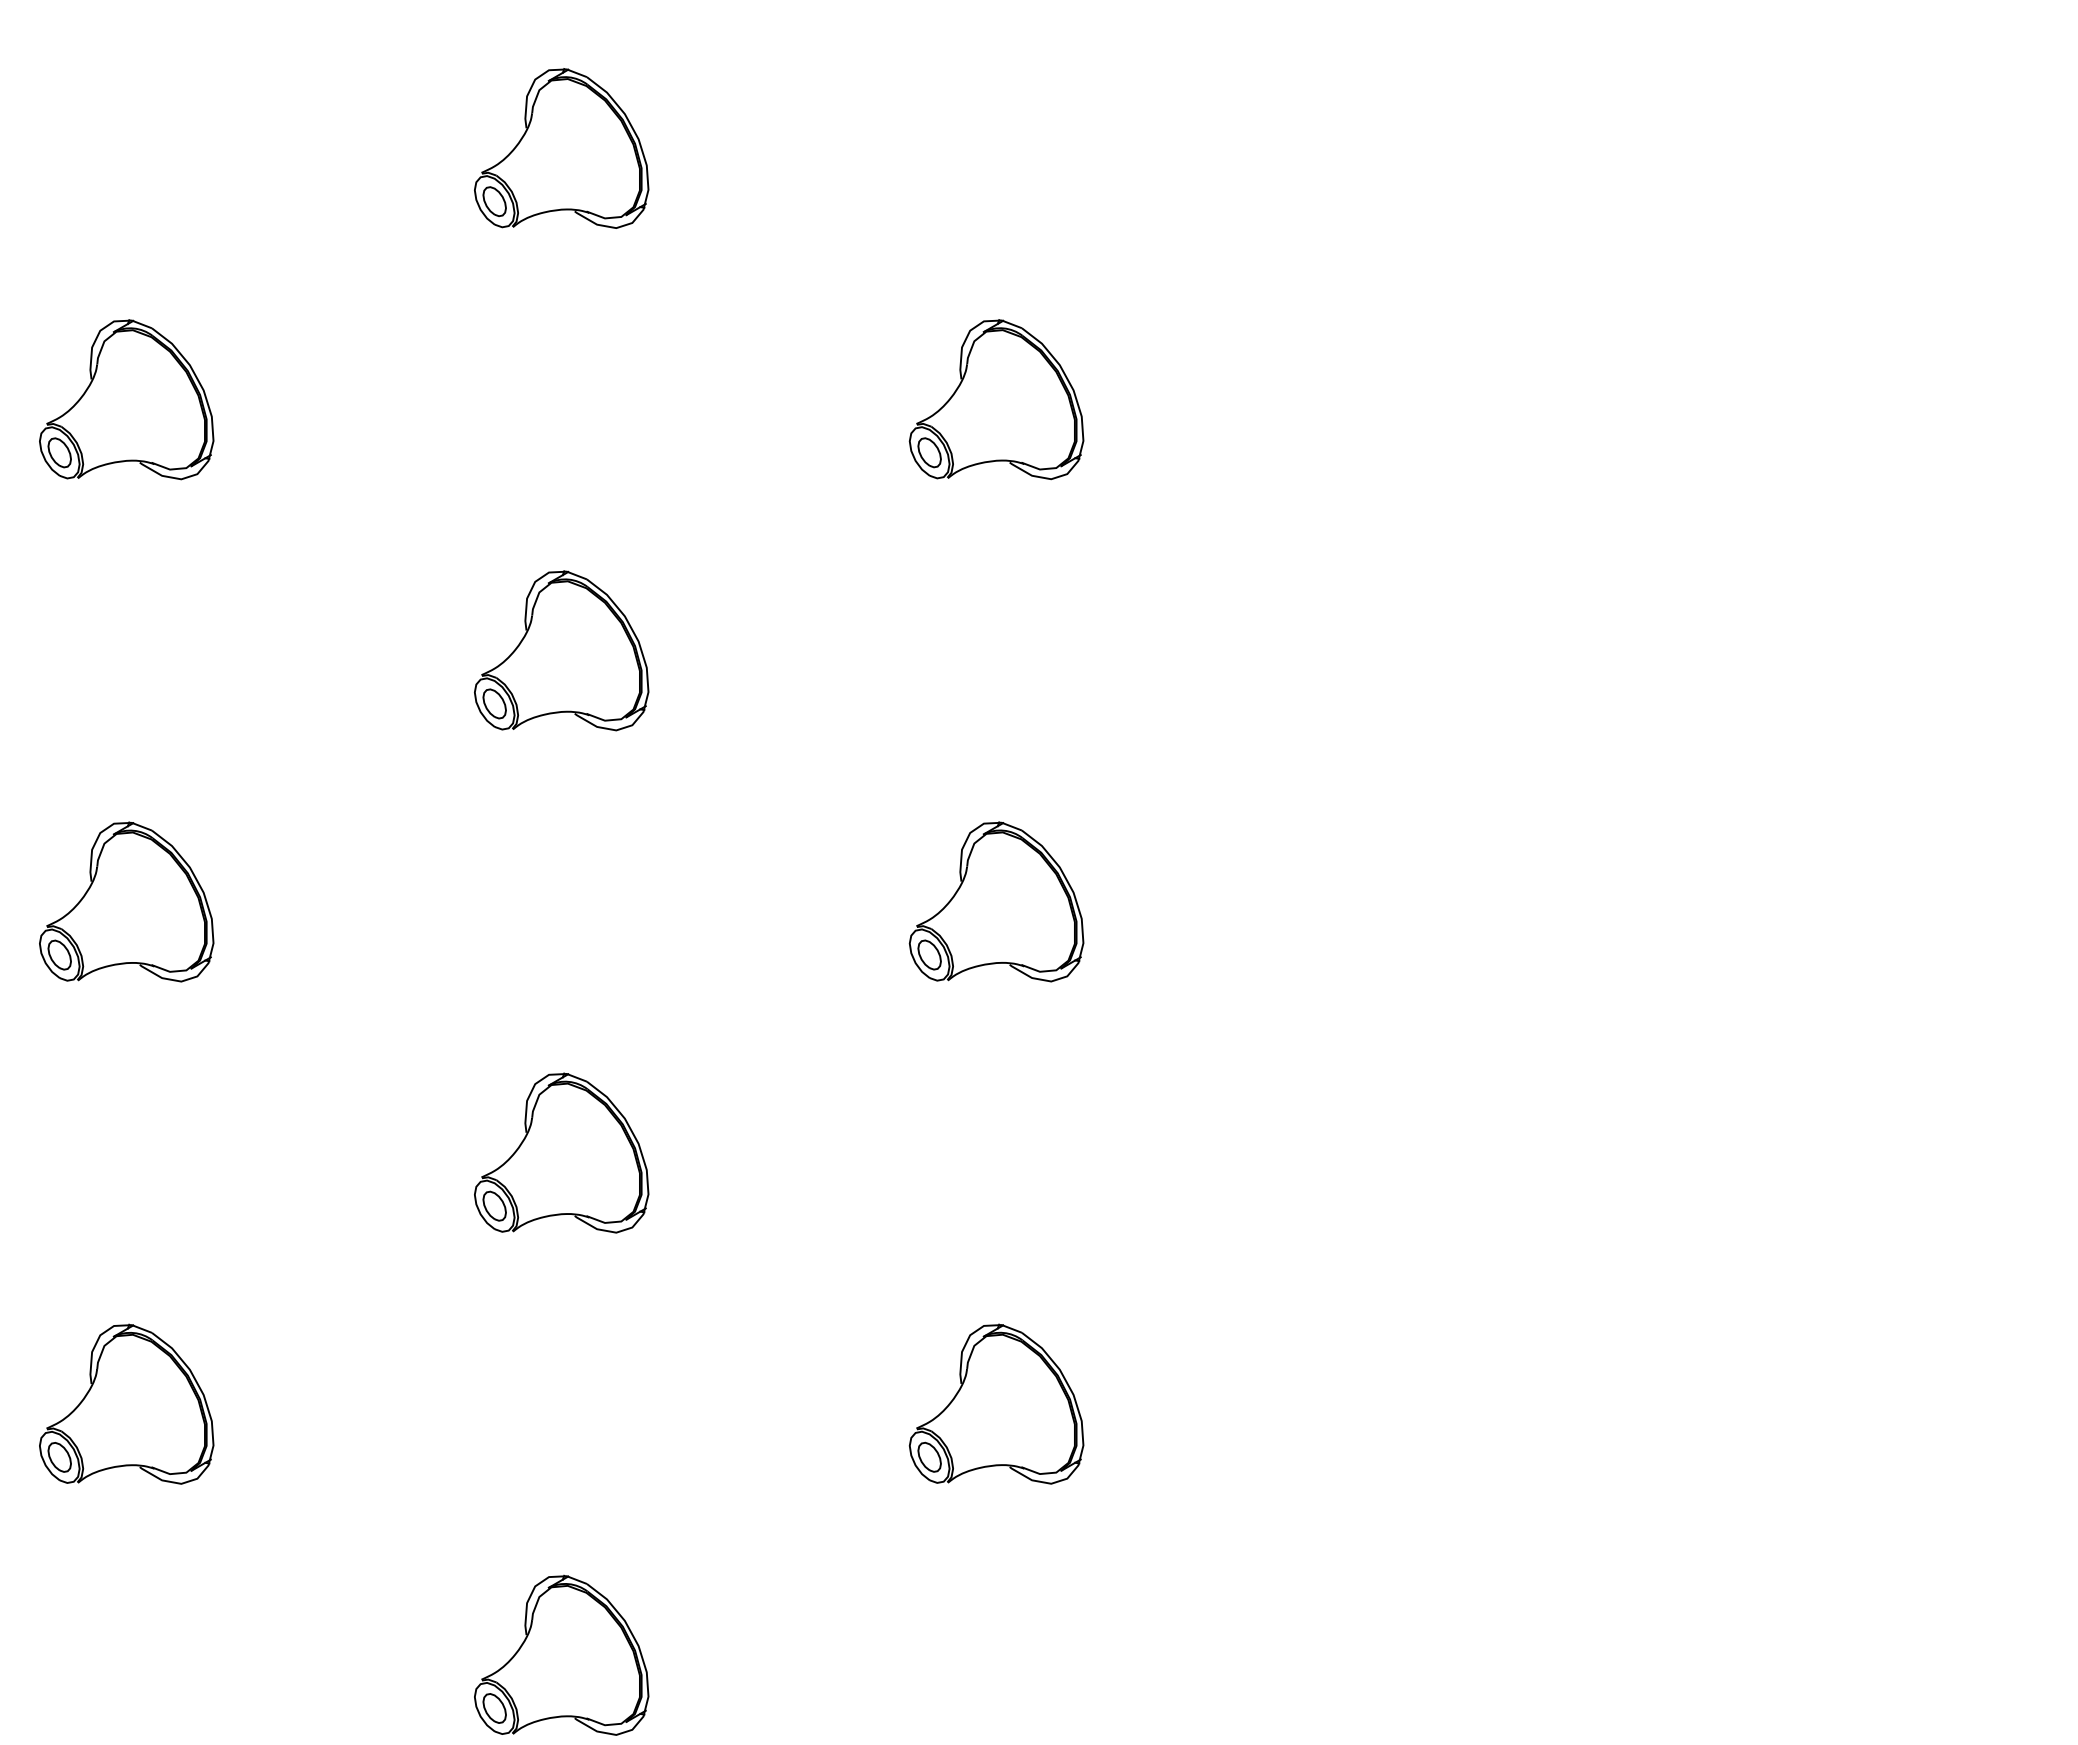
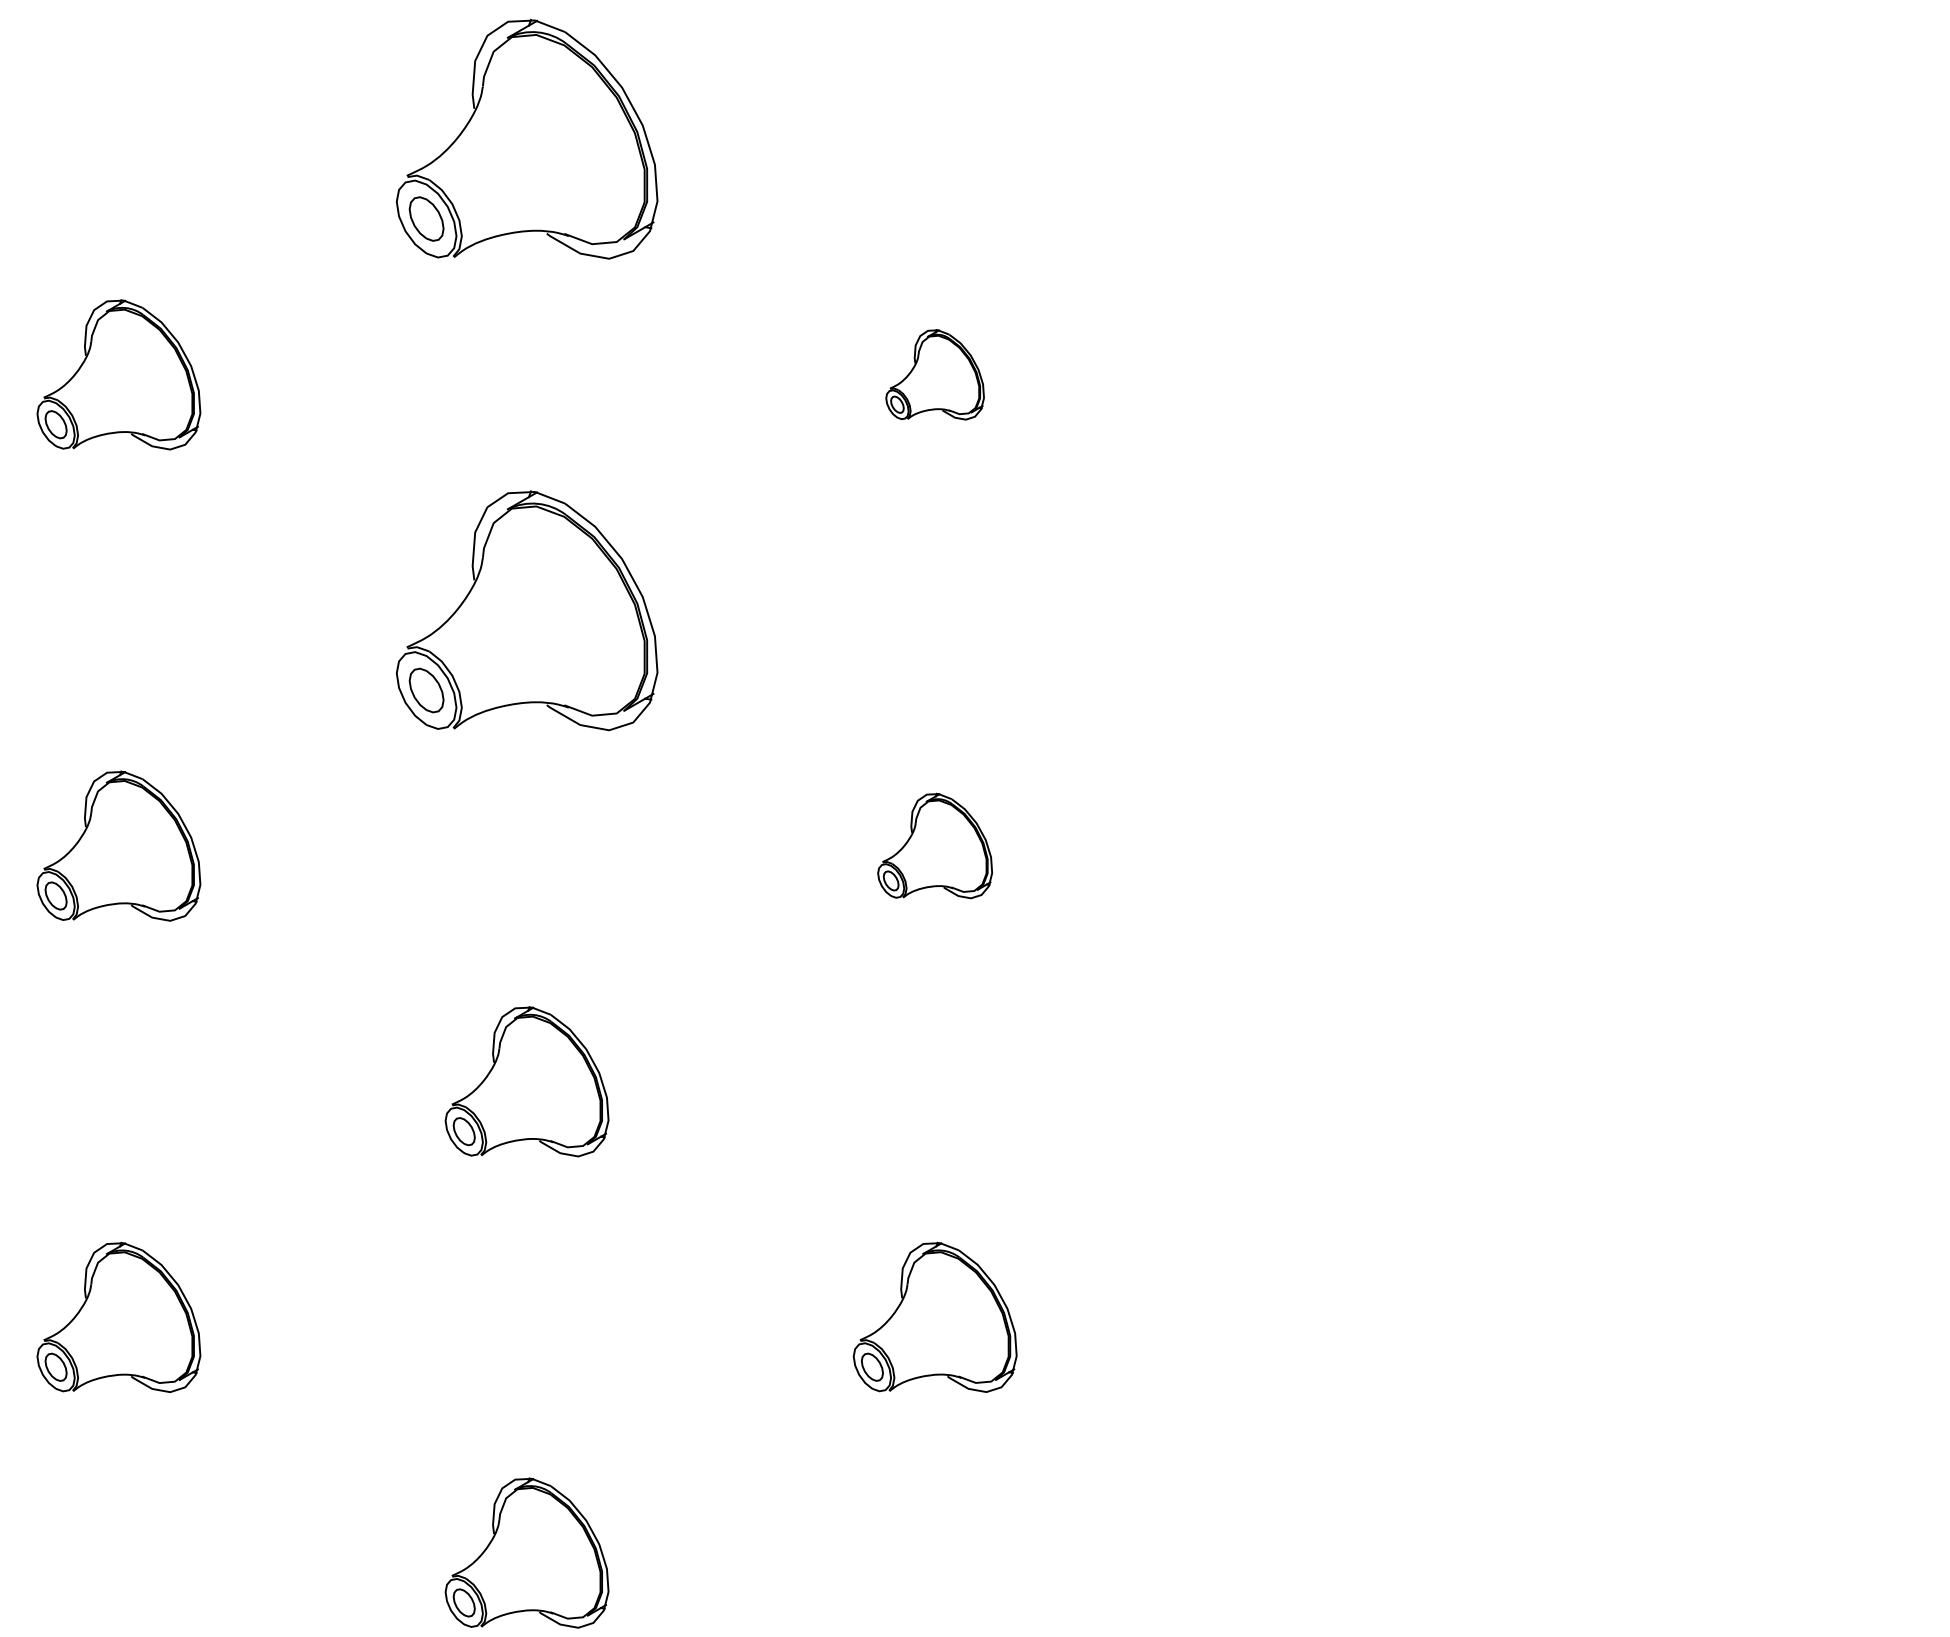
part: (561, 147) -> (526, 138), size x1.6
part: (995, 399) -> (934, 374), size x0.6
part: (561, 649) -> (526, 609), size x1.6
part: (995, 901) -> (934, 845), size x0.7

